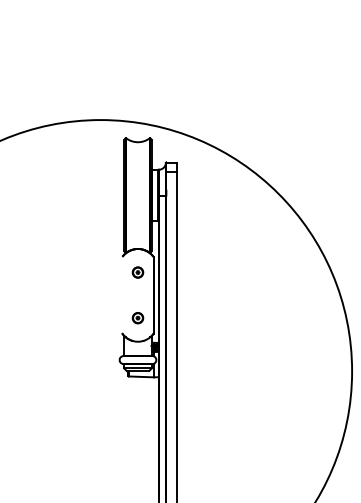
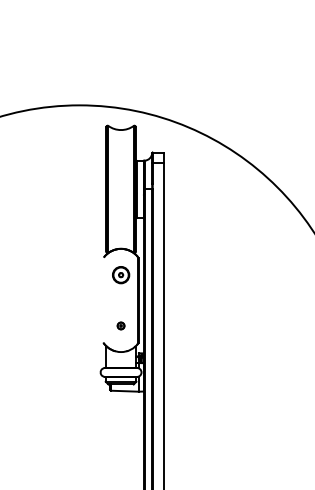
part: (137, 272) -> (120, 275), size x1.4
part: (137, 318) -> (120, 326), size x0.6

